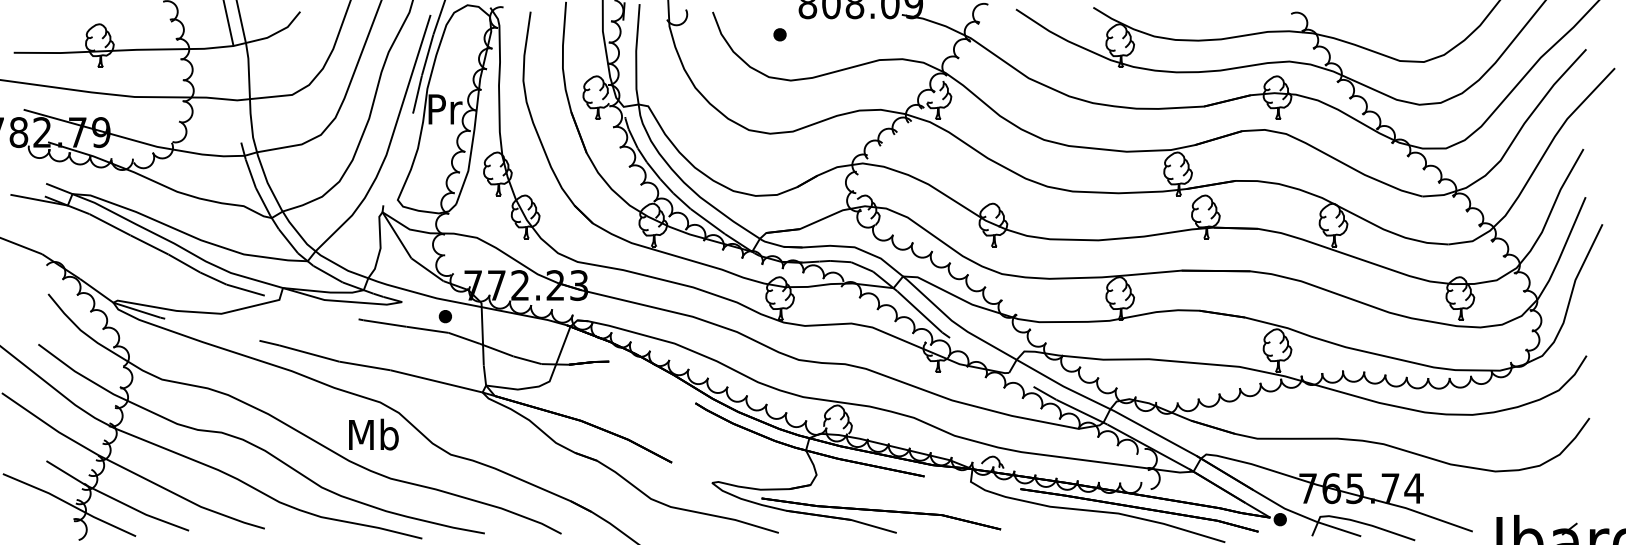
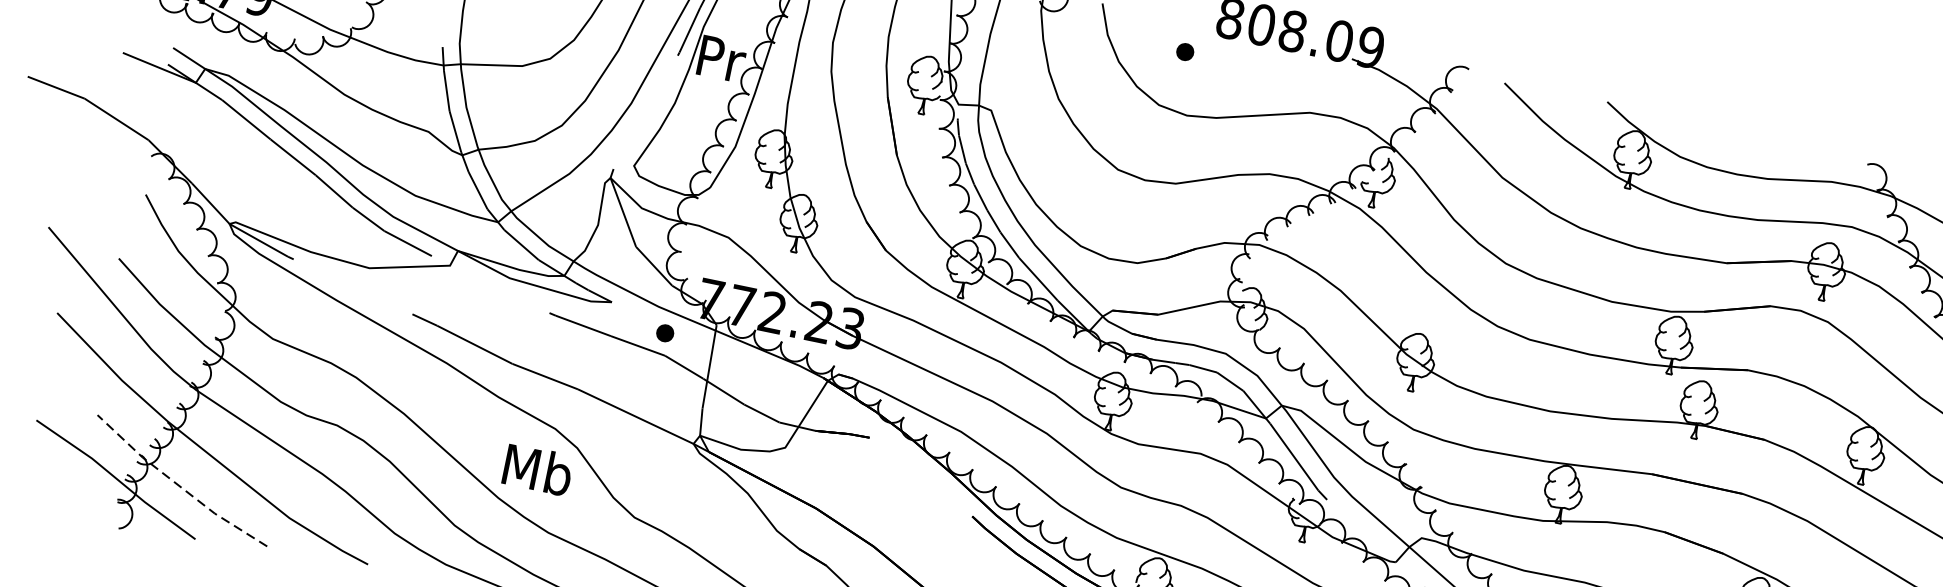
line: (115, 499) -> (178, 484), solid -> dashed

